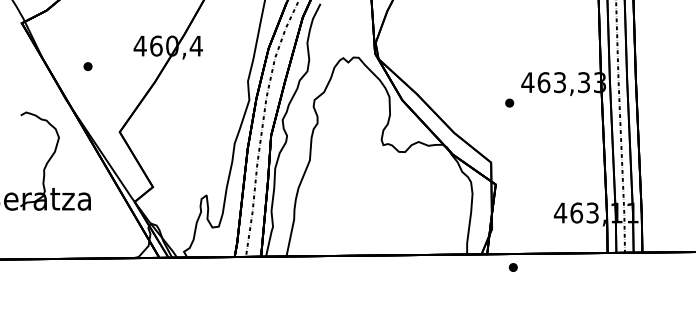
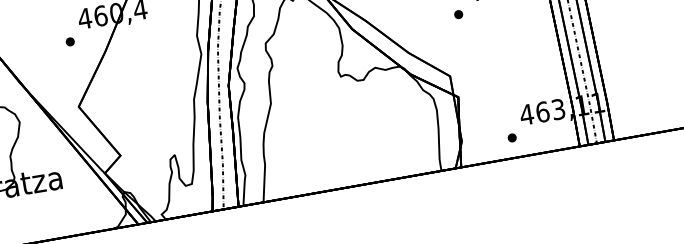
part: (87, 66) -> (69, 41), moved
part: (512, 267) -> (511, 138), moved

